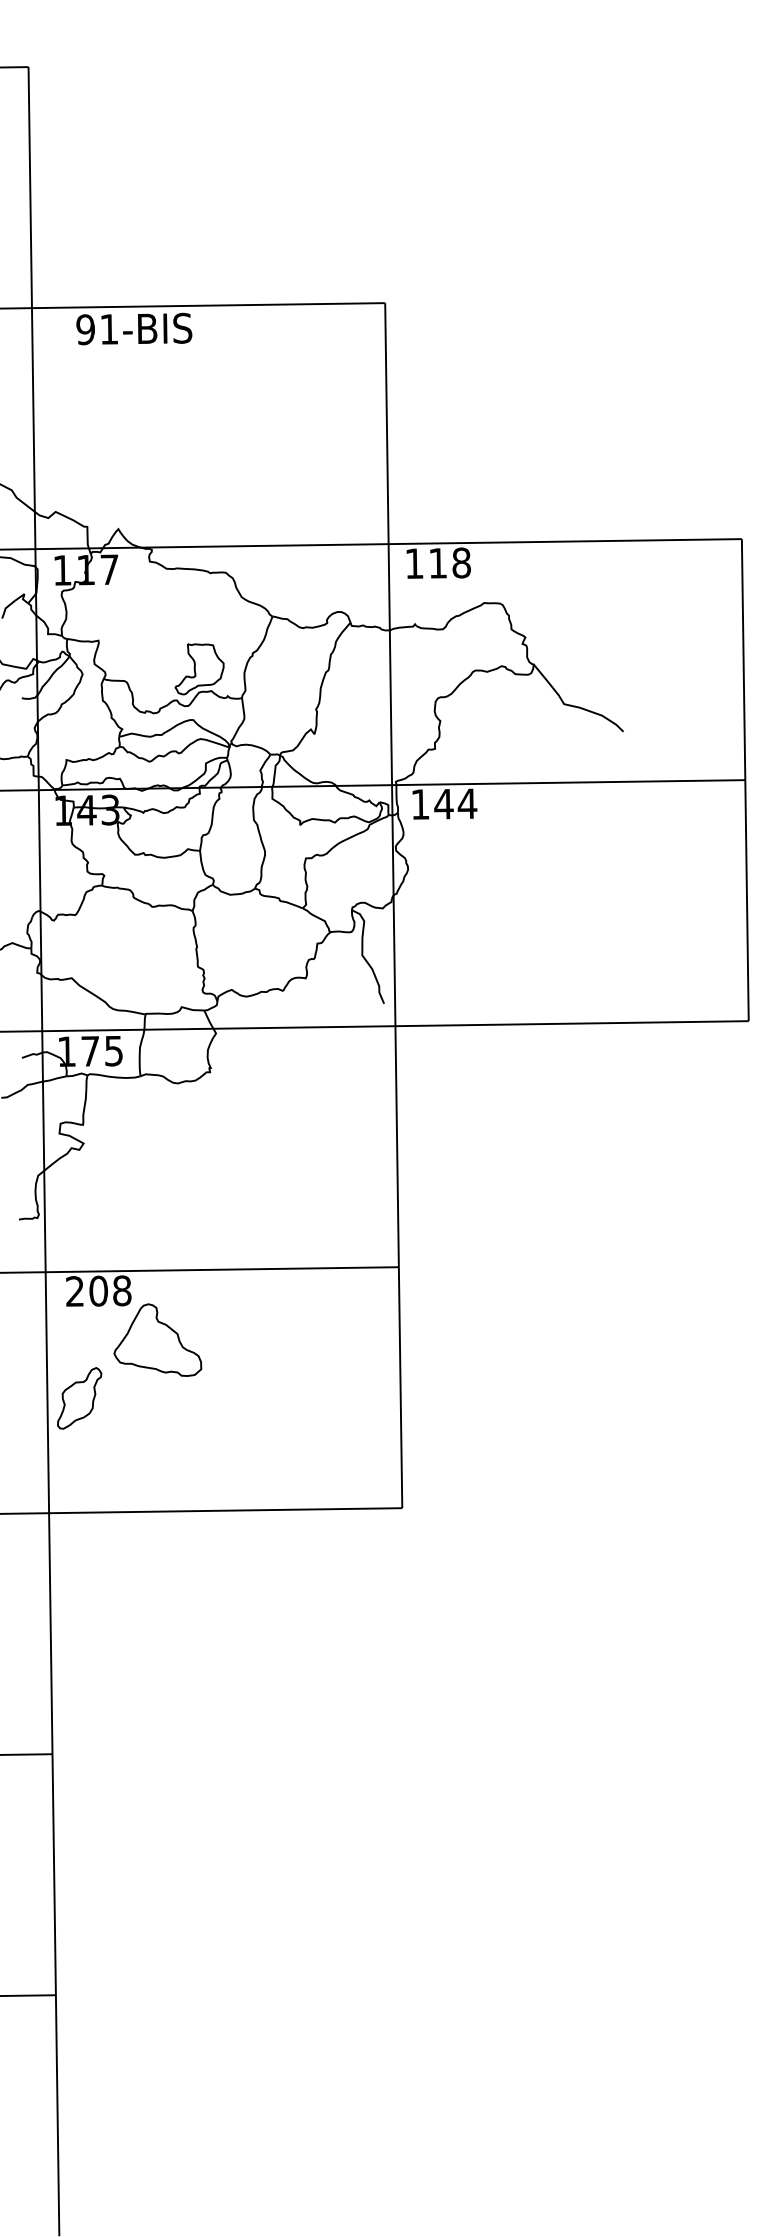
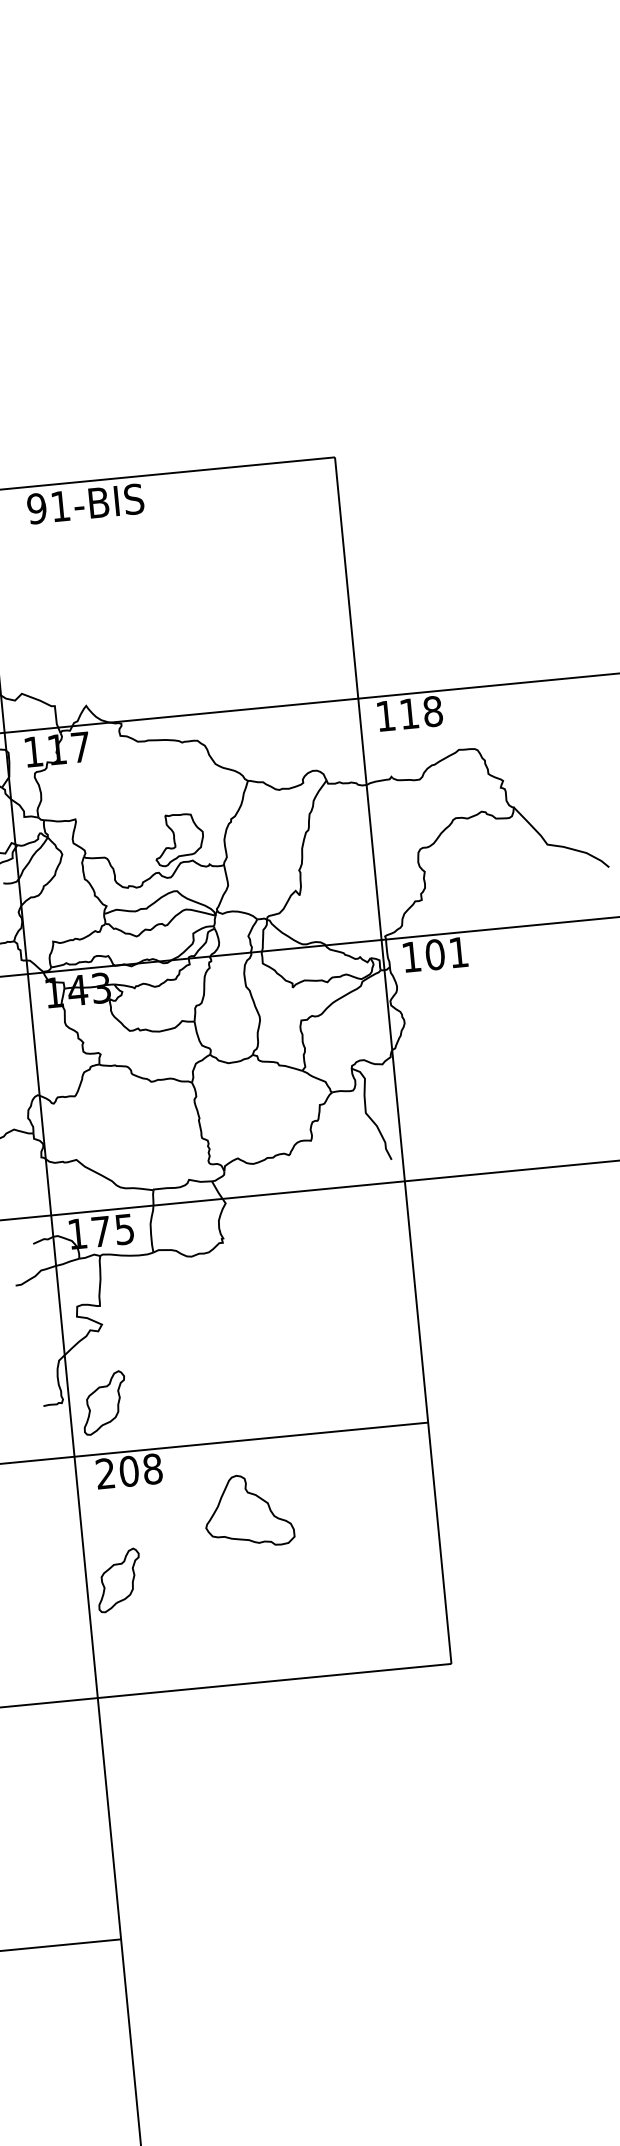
text: (455, 803) -> (446, 953), 144 -> 101
part: (79, 1221) -> (104, 1403), added
part: (157, 1339) -> (248, 1510), moved

